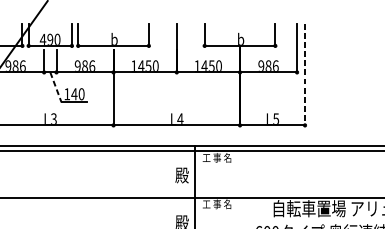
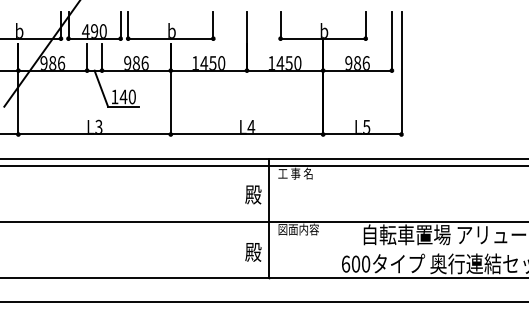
line: (305, 74) -> (401, 73), dashed -> solid
line: (56, 88) -> (101, 89), dashed -> solid
text: (219, 204) -> (298, 229), 工 事 名 -> 図面内容

